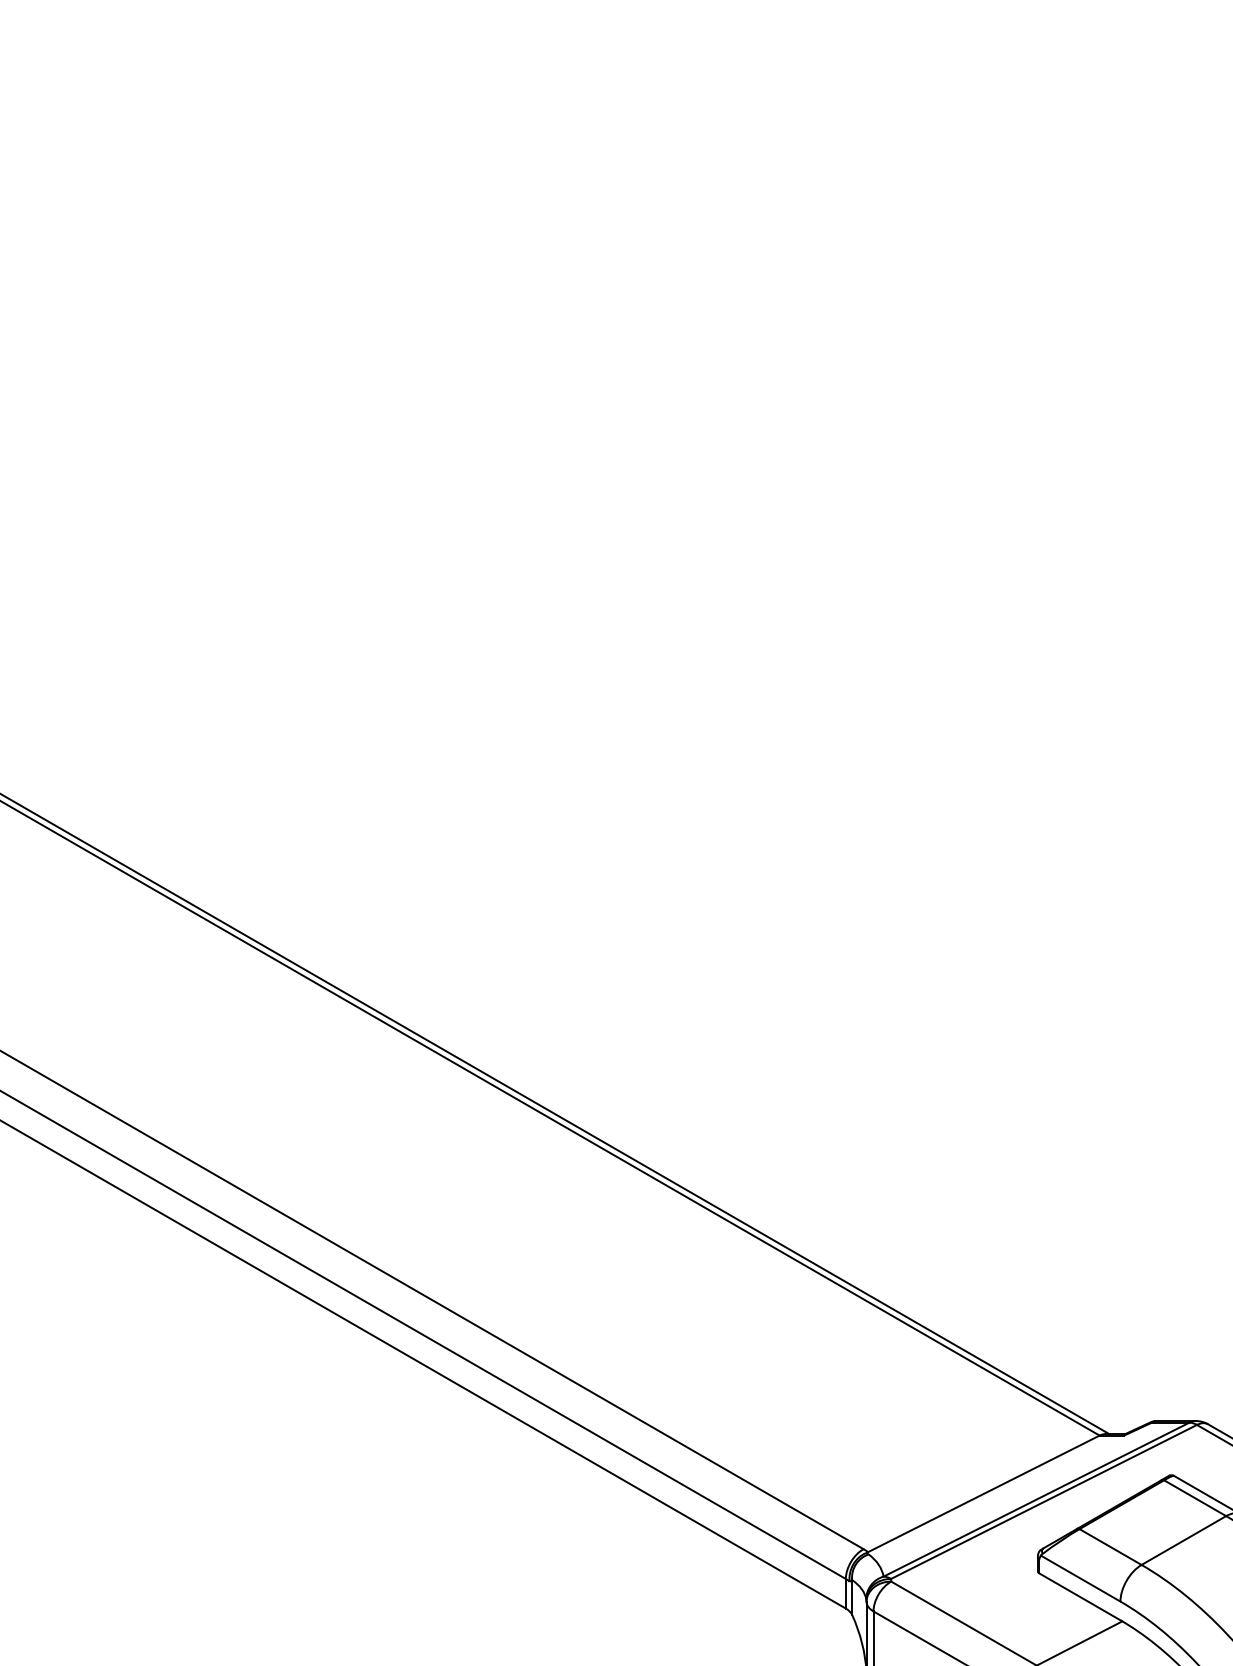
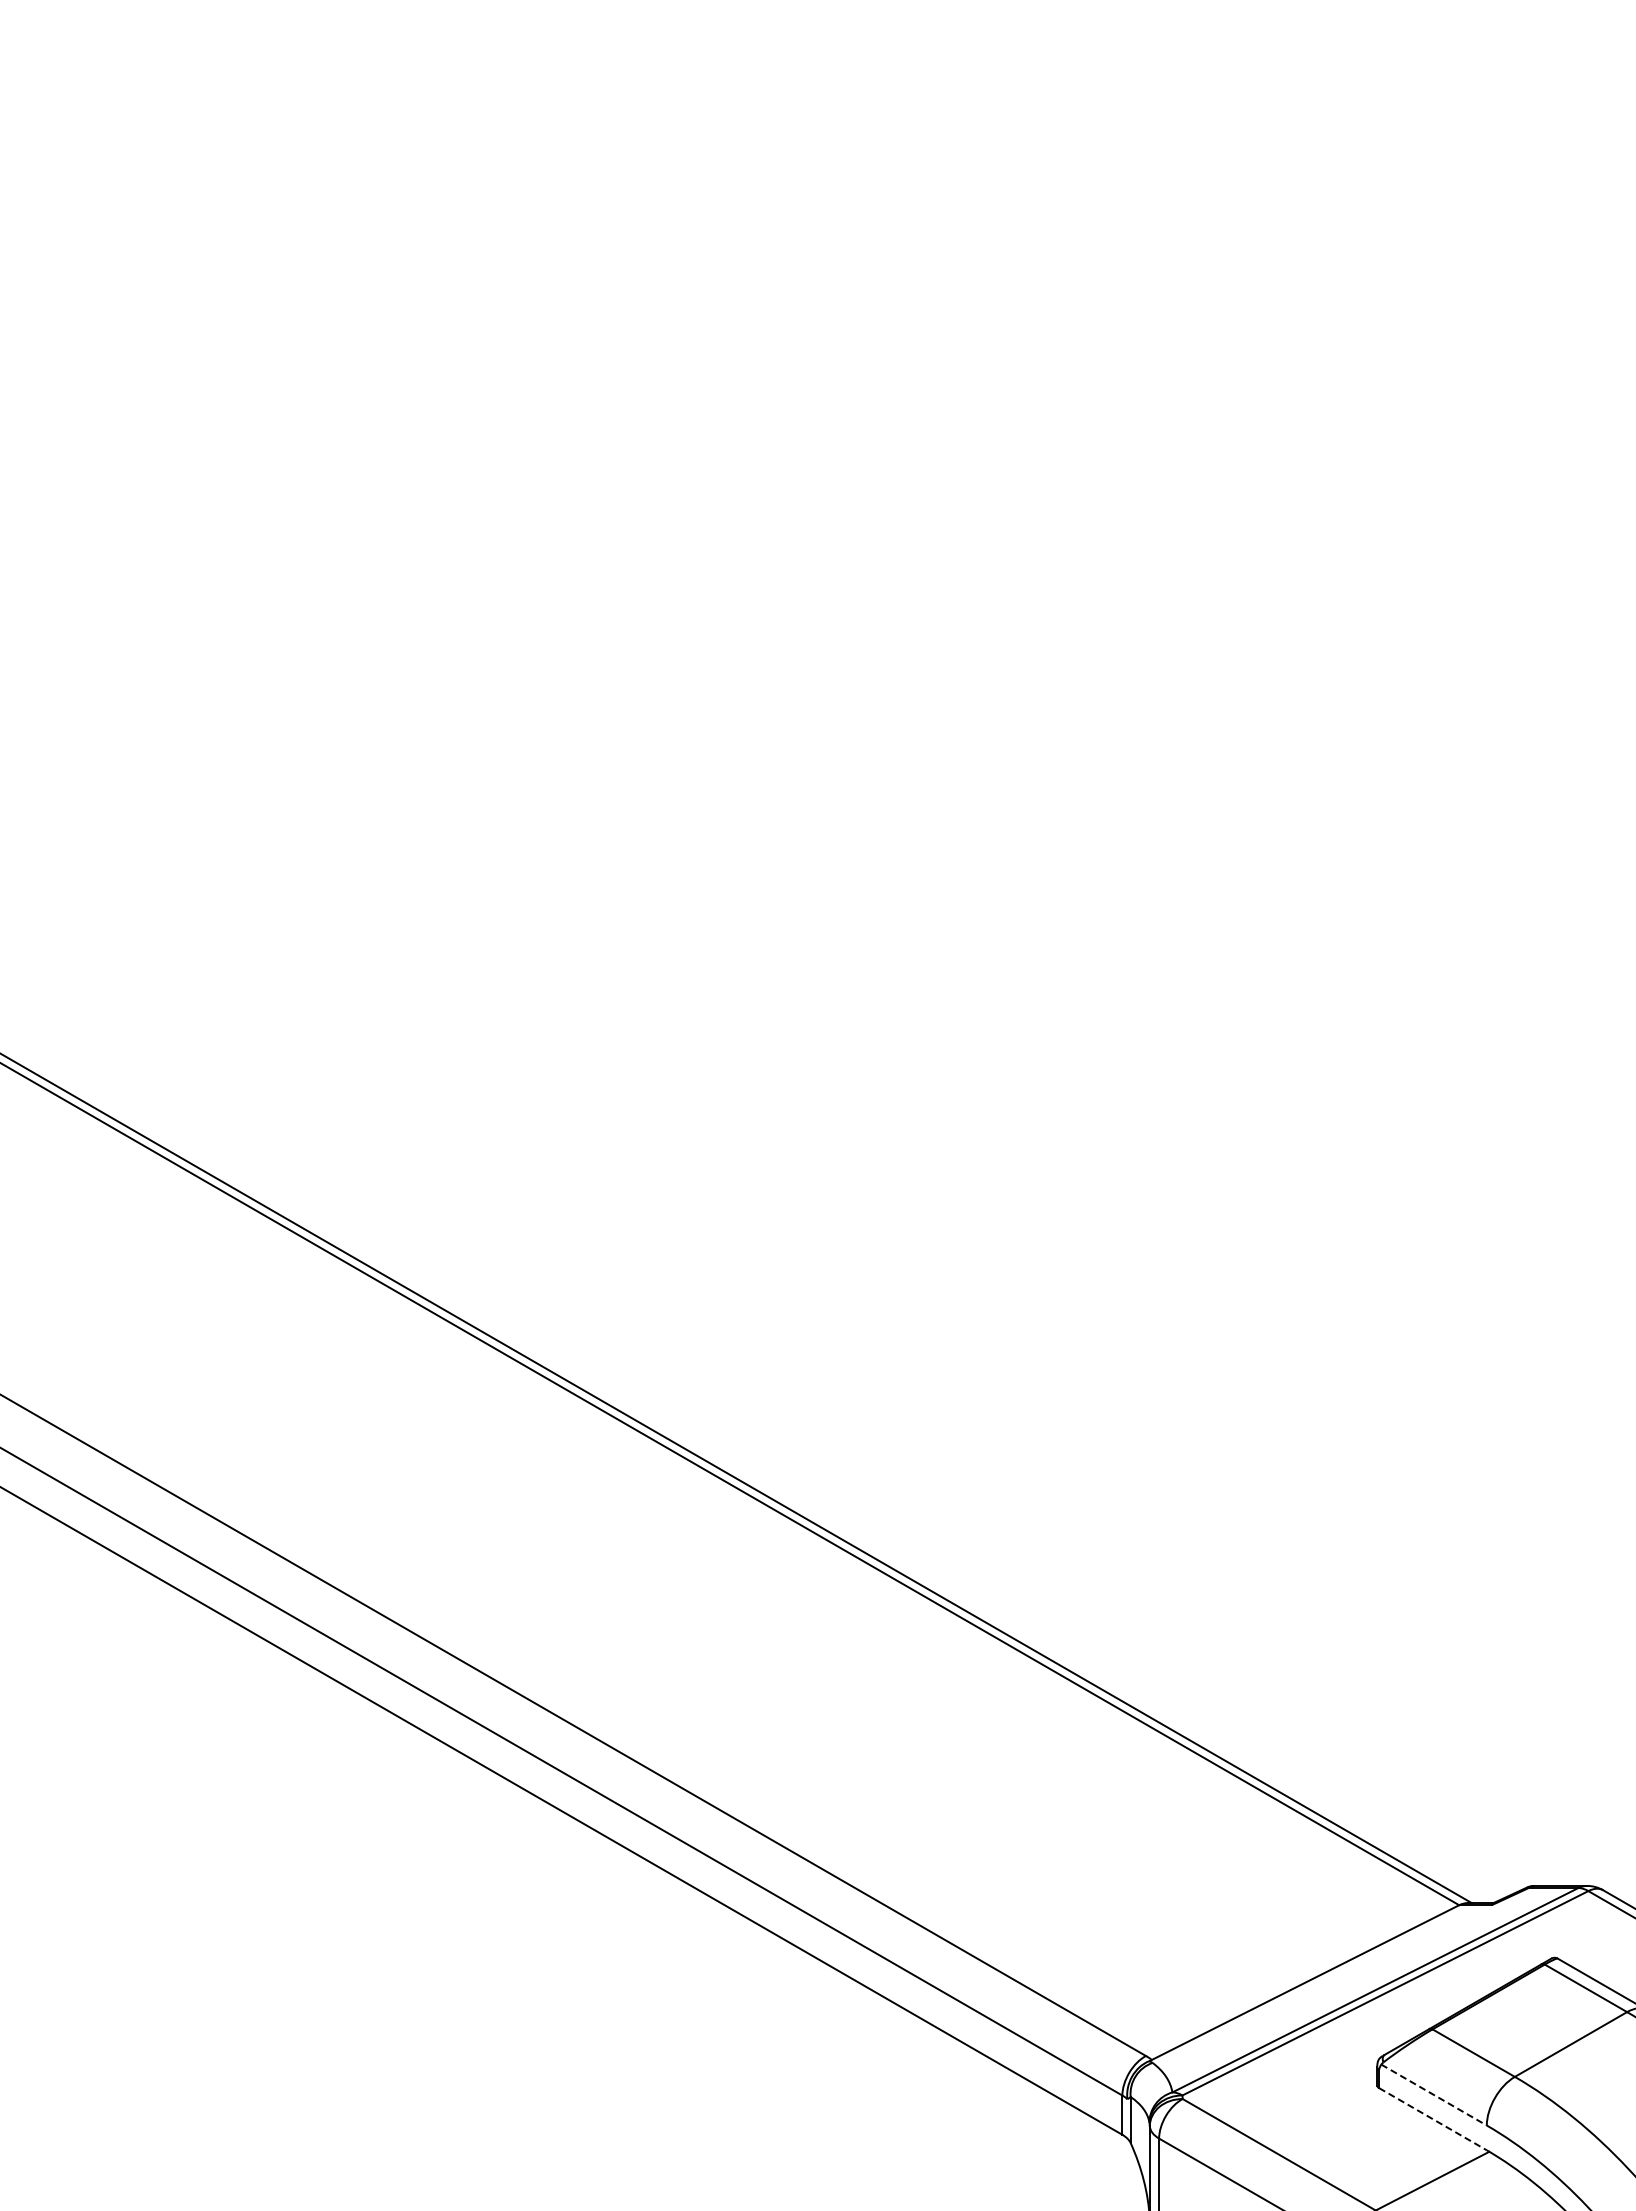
line: (1081, 1578) -> (1434, 2095), solid -> dashed
line: (1080, 1597) -> (1433, 2119), solid -> dashed

